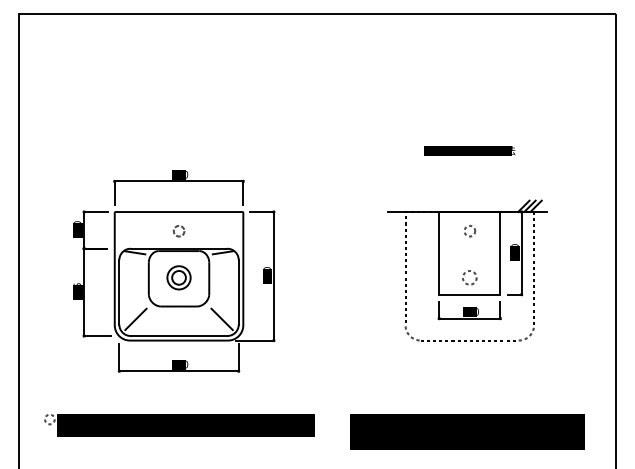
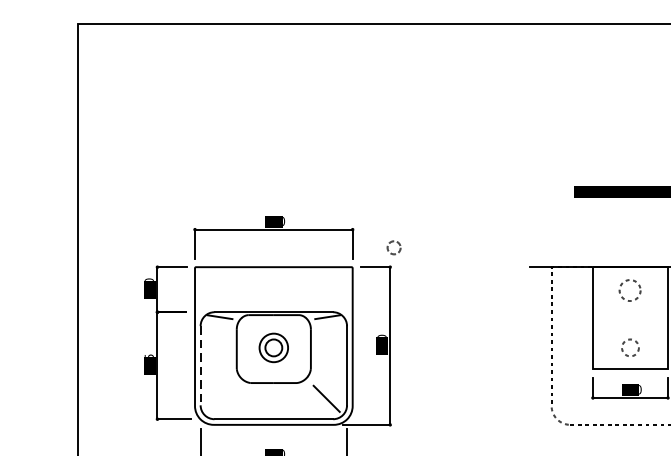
circle: (178, 231) -> (393, 248), moved
circle: (470, 231) -> (631, 291), size x1.6
line: (119, 292) -> (200, 365), solid -> dashed
line: (135, 319) -> (220, 398), removed

